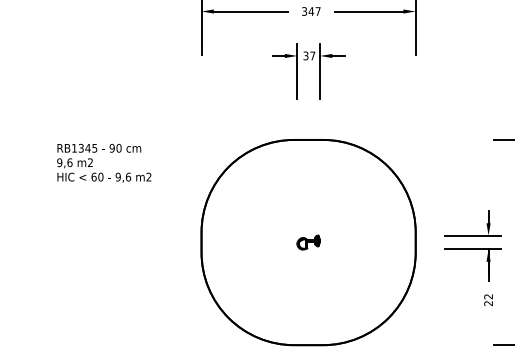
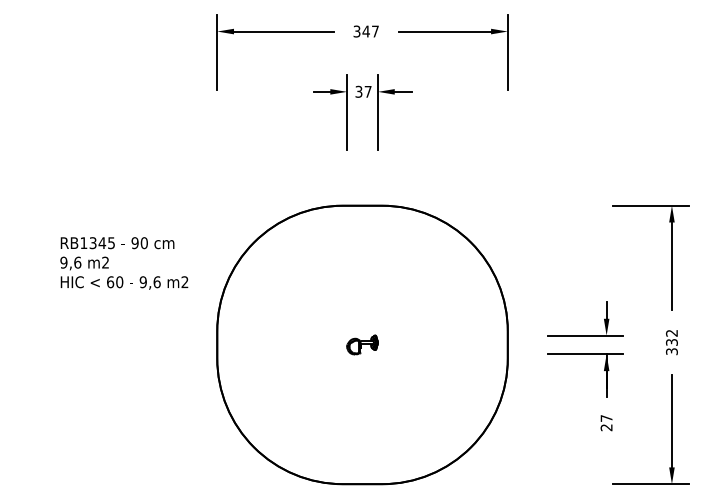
text: (104, 163) -> (124, 263), moved
text: (488, 296) -> (606, 418), 22 -> 27

